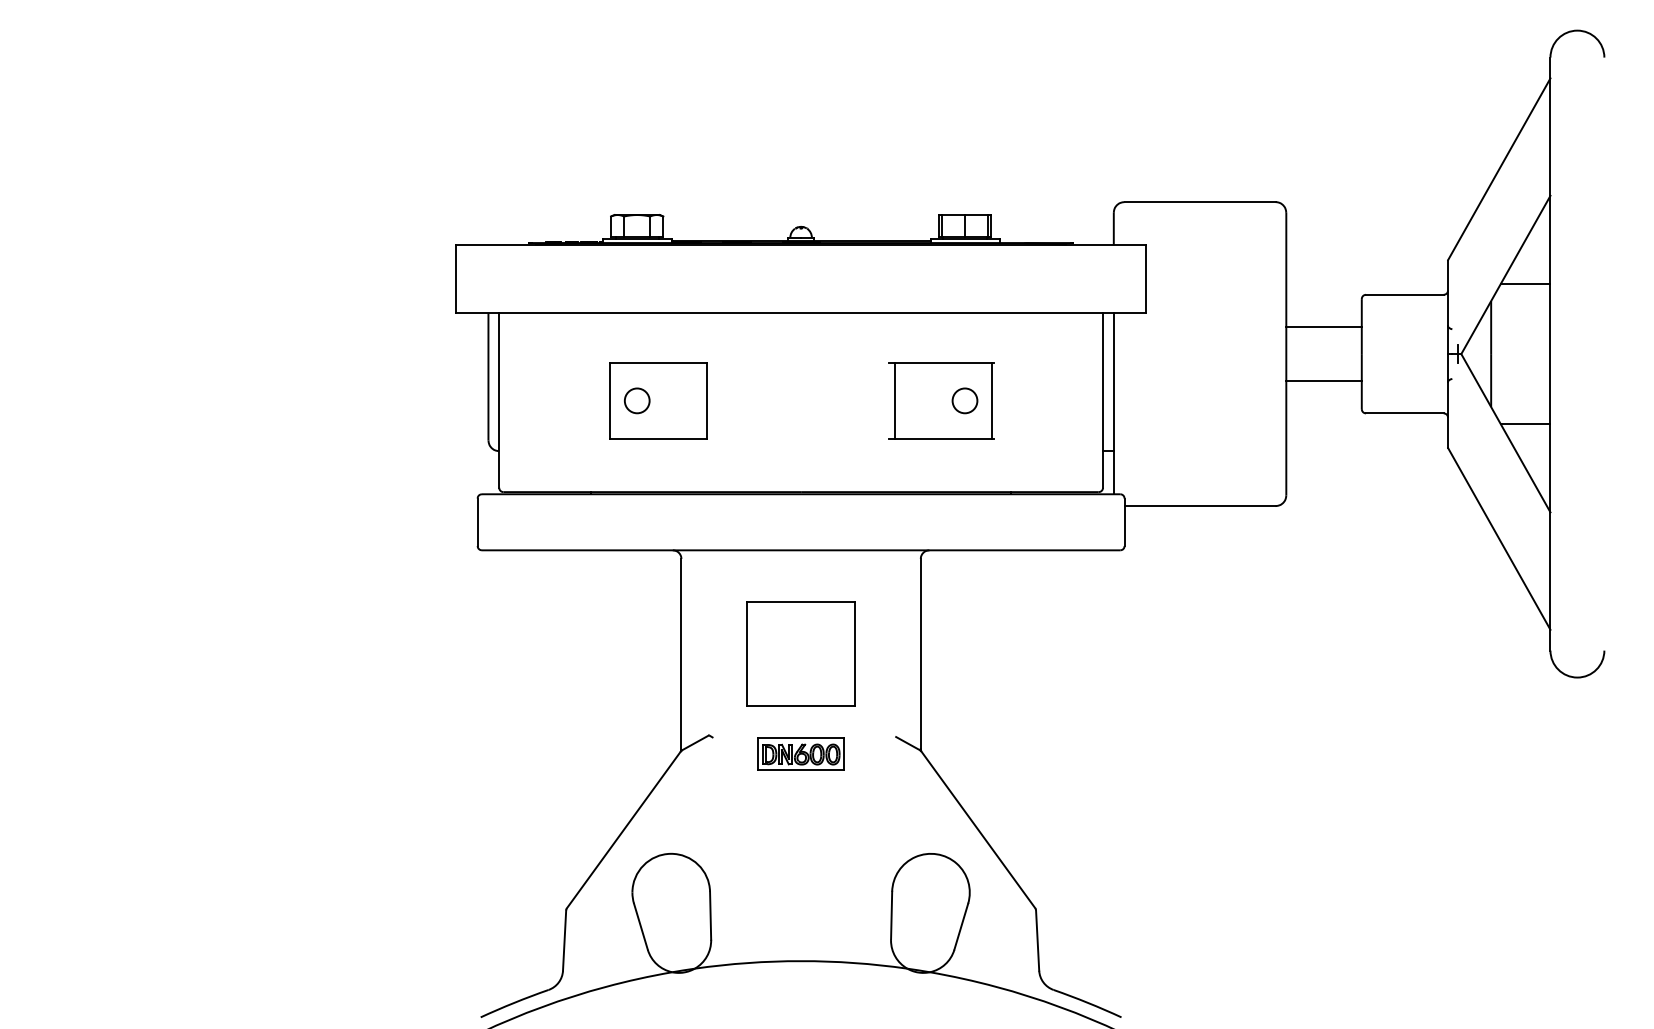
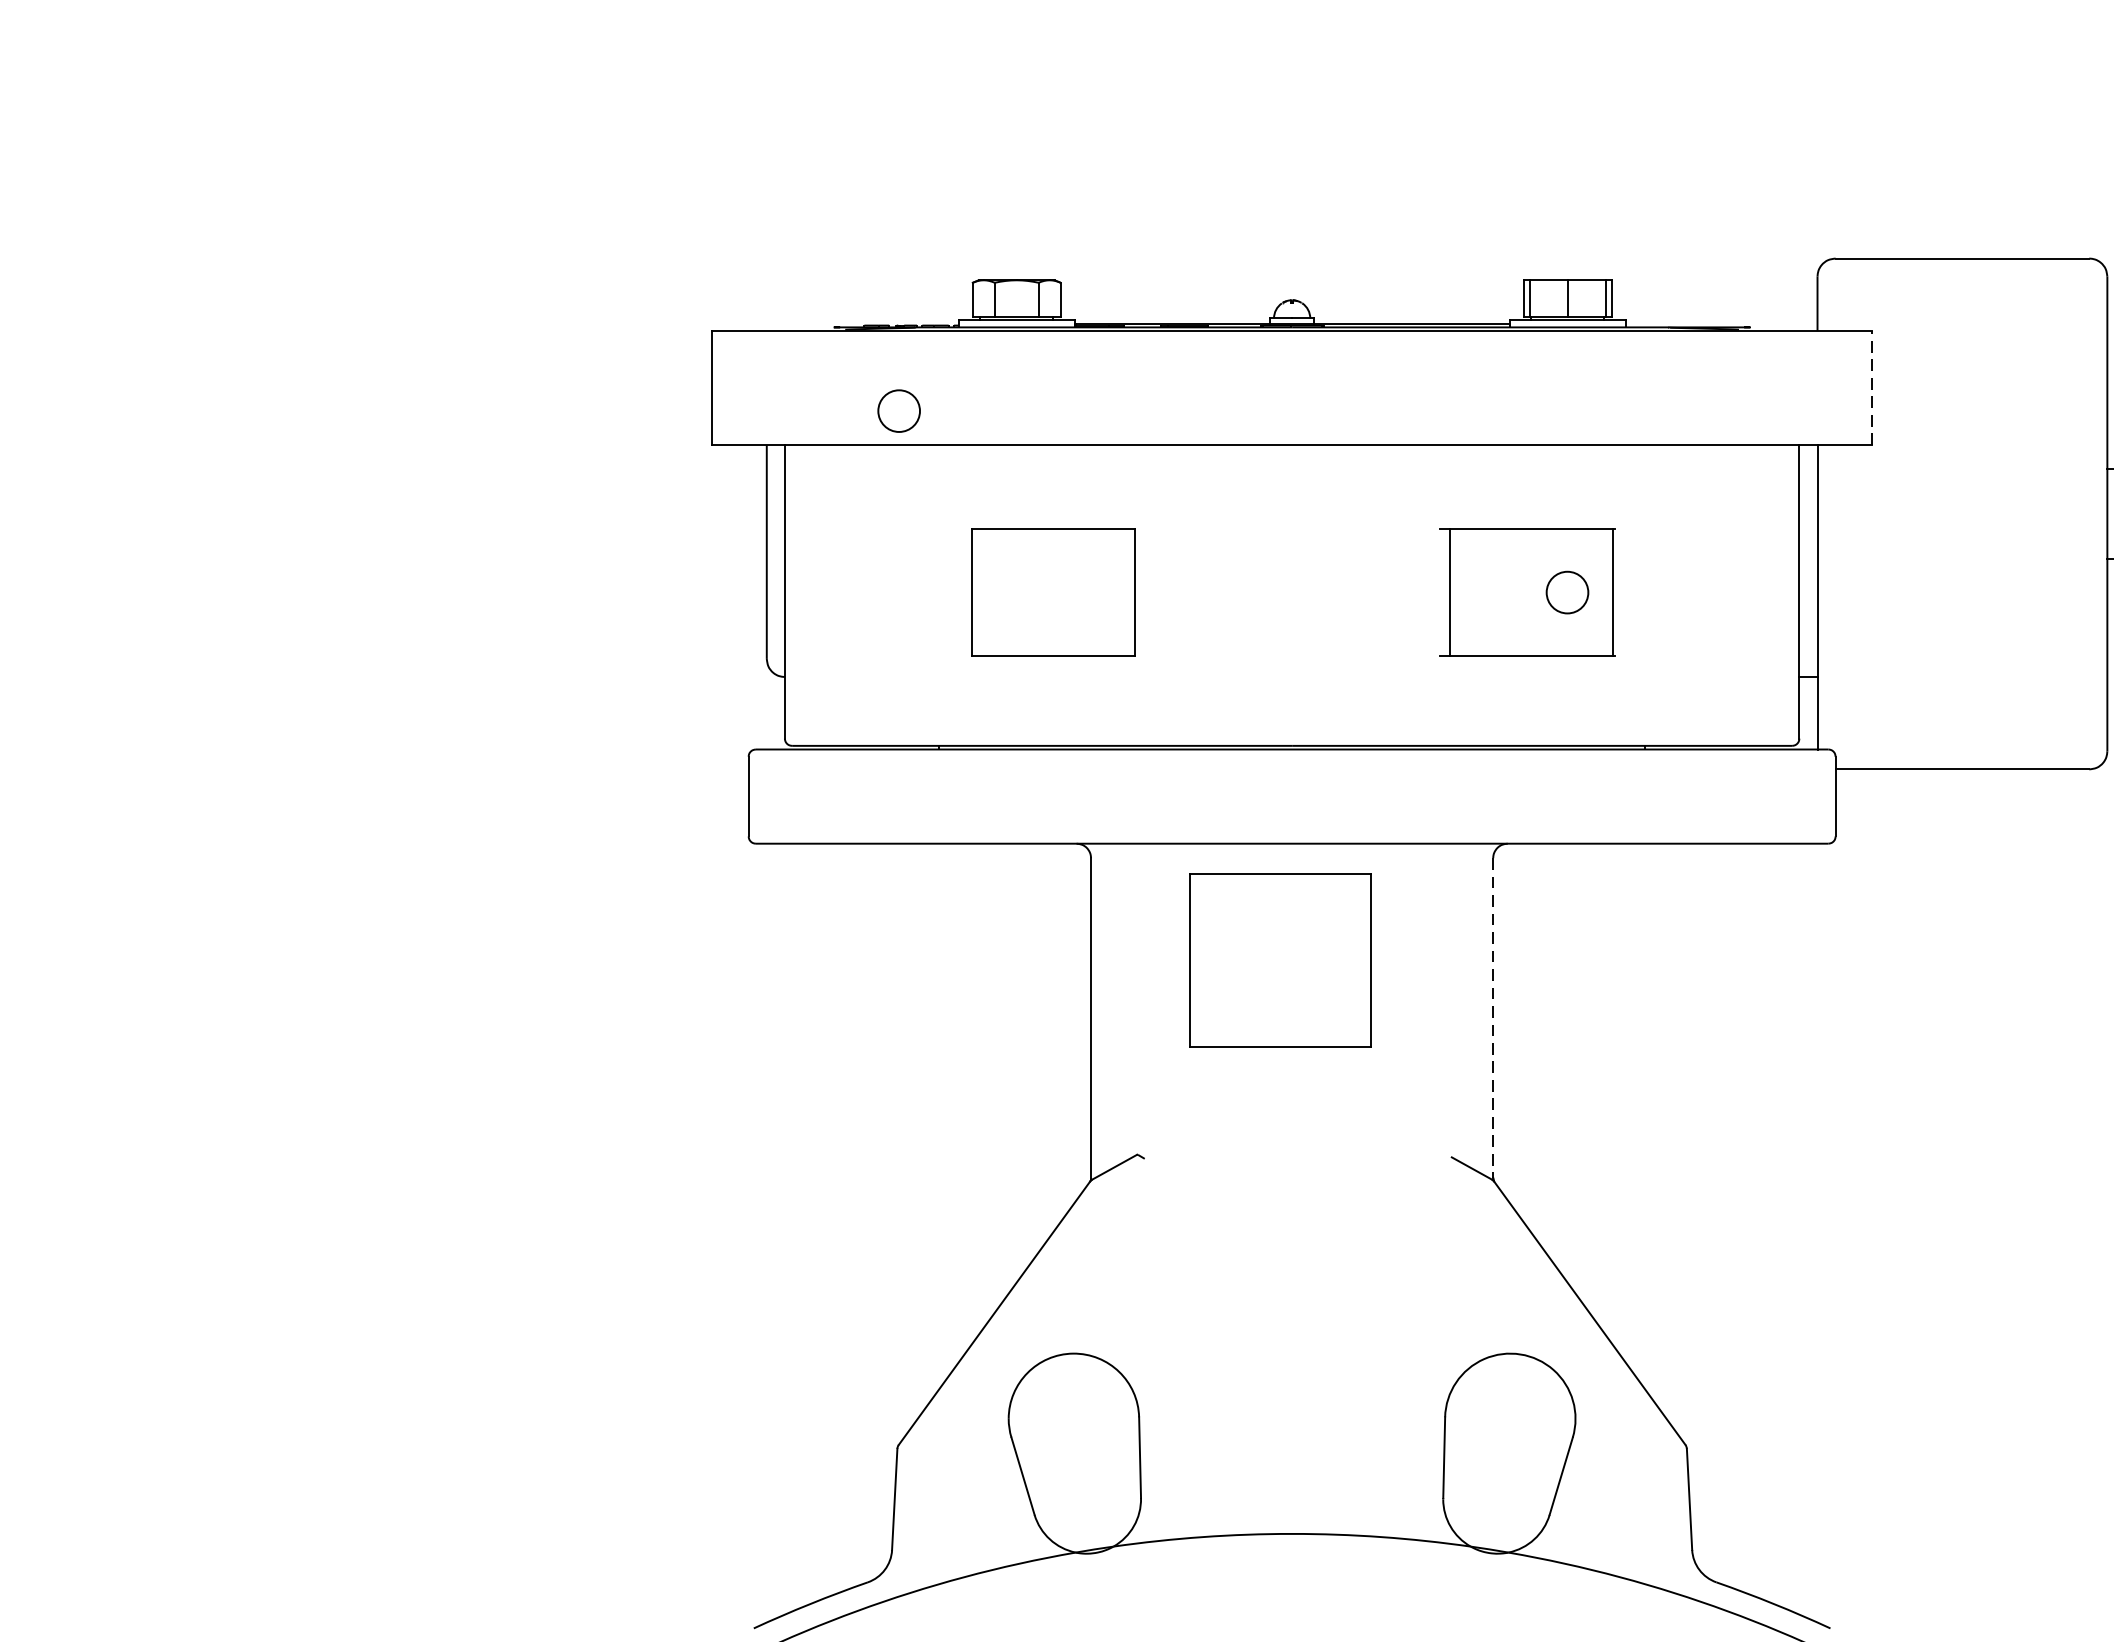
line: (1146, 279) -> (1872, 388), solid -> dashed
circle: (637, 400) -> (899, 410), moved
part: (800, 653) -> (1279, 959), moved
line: (920, 654) -> (1492, 1018), solid -> dashed
part: (800, 753) -> (1291, 1185), removed

